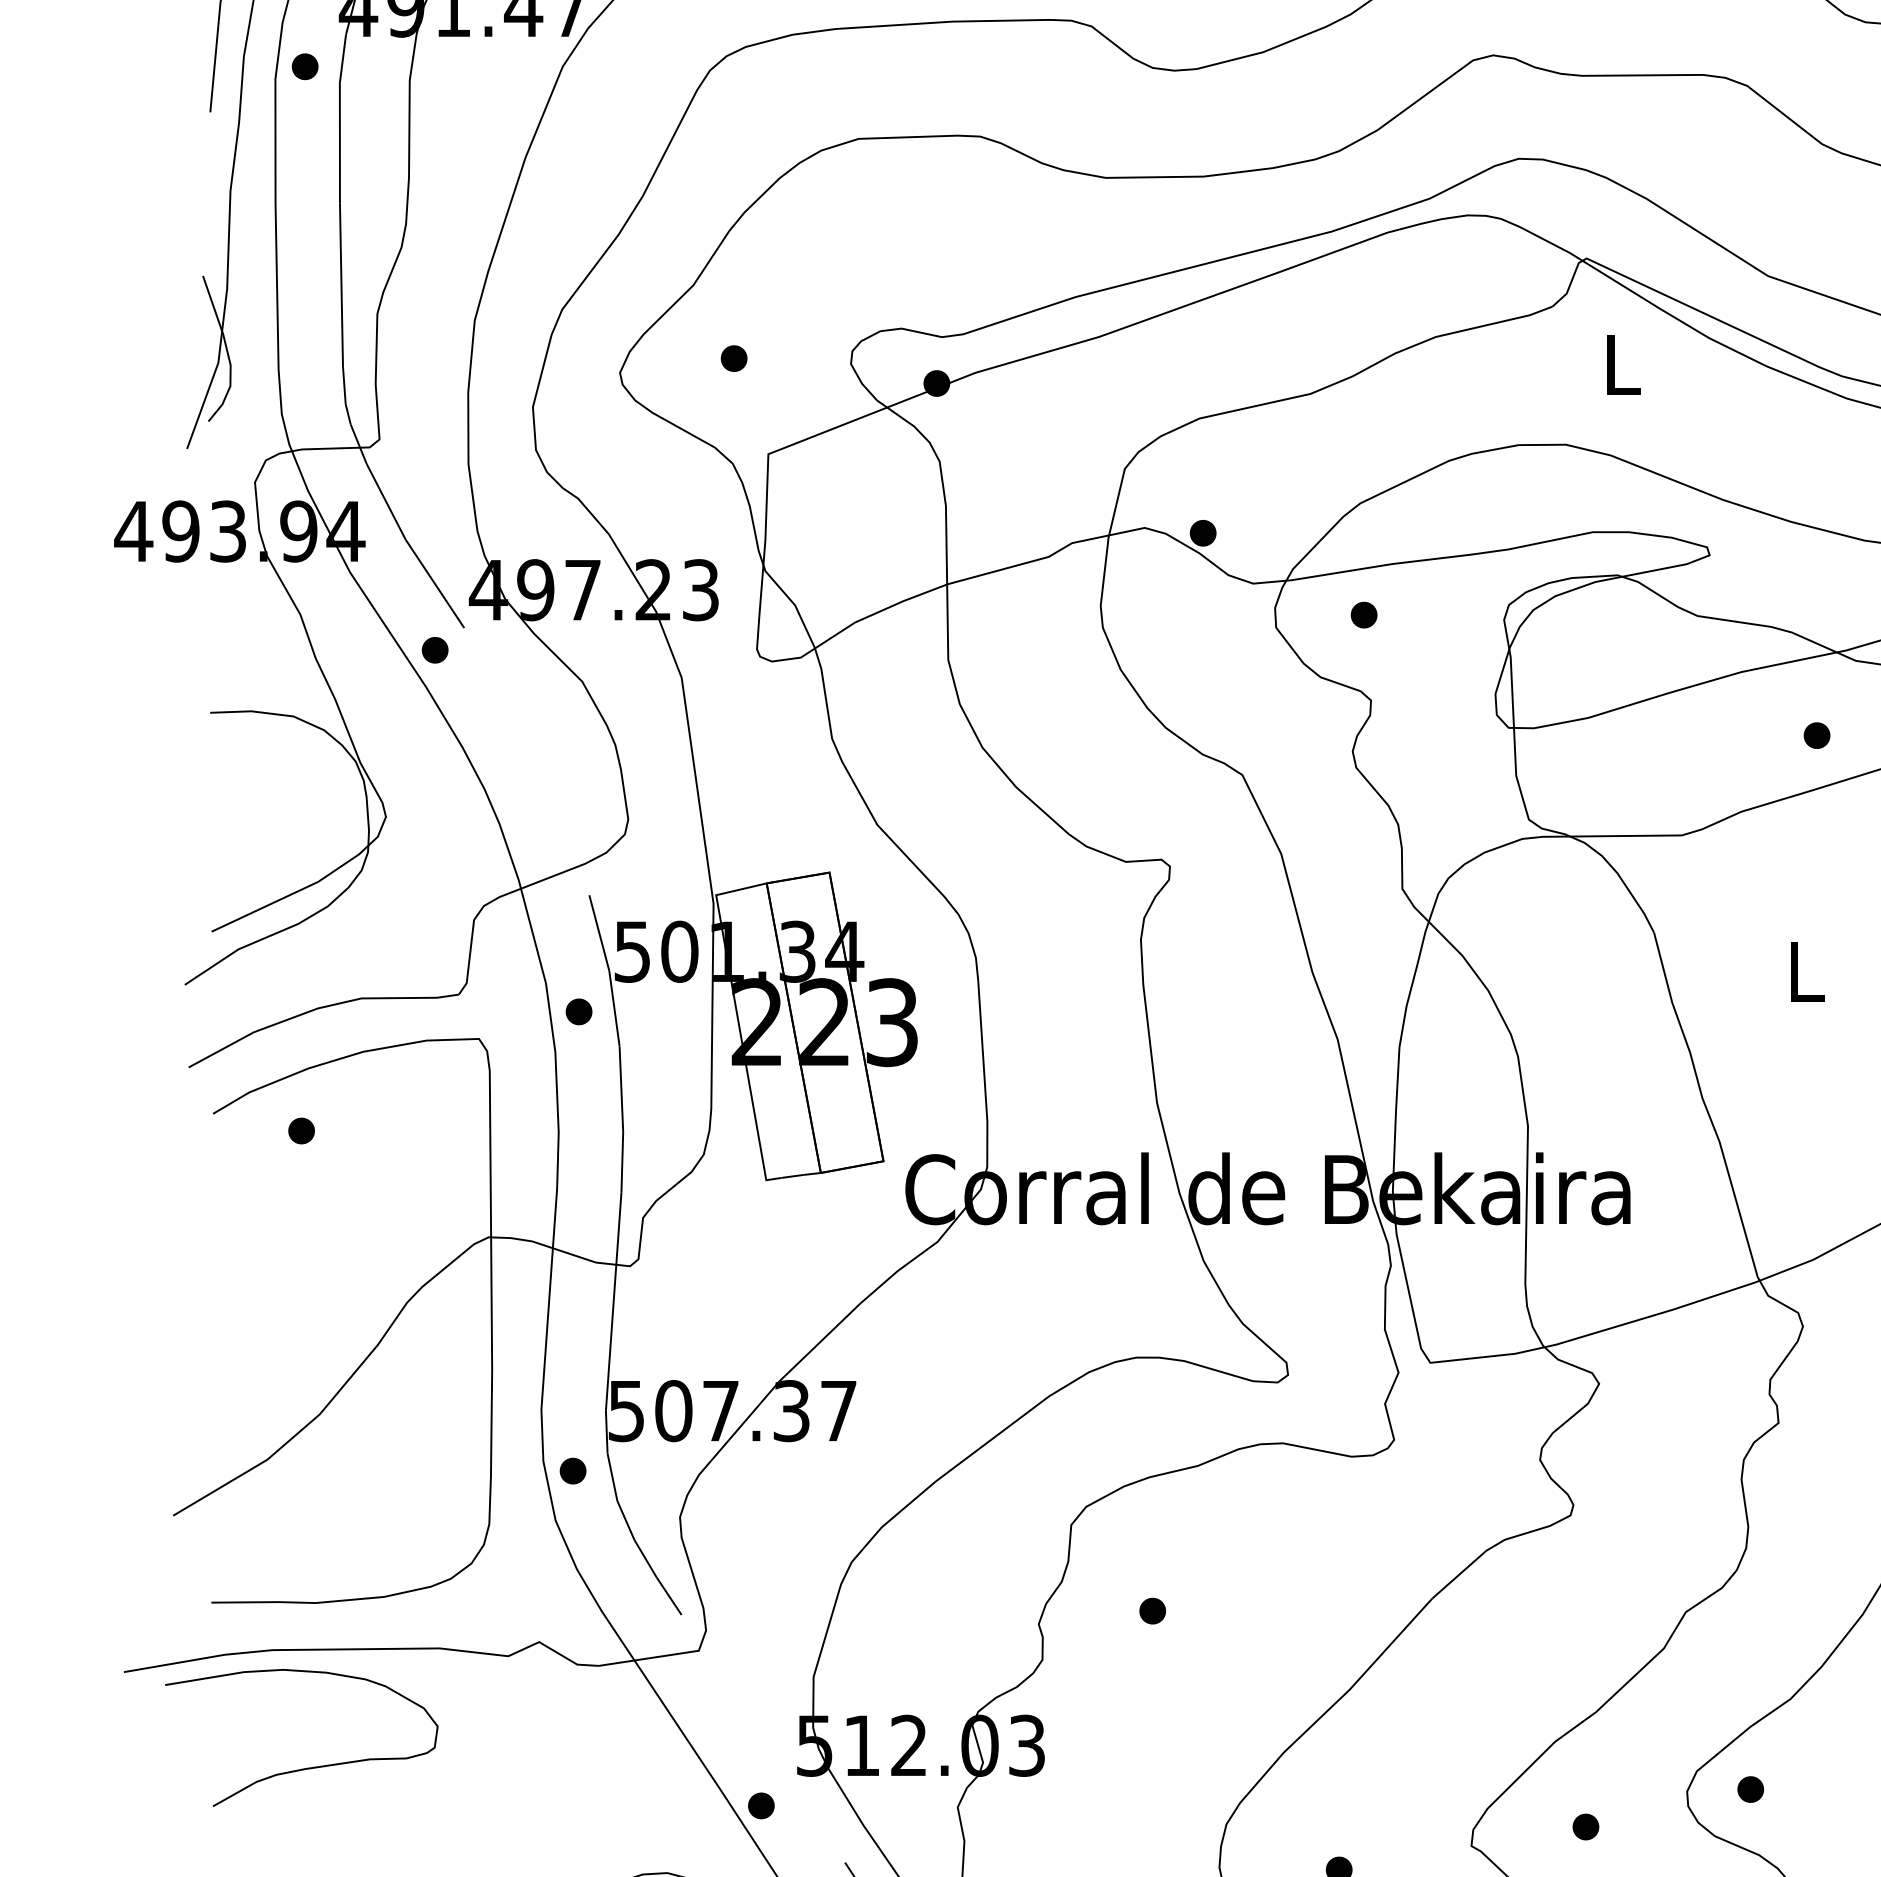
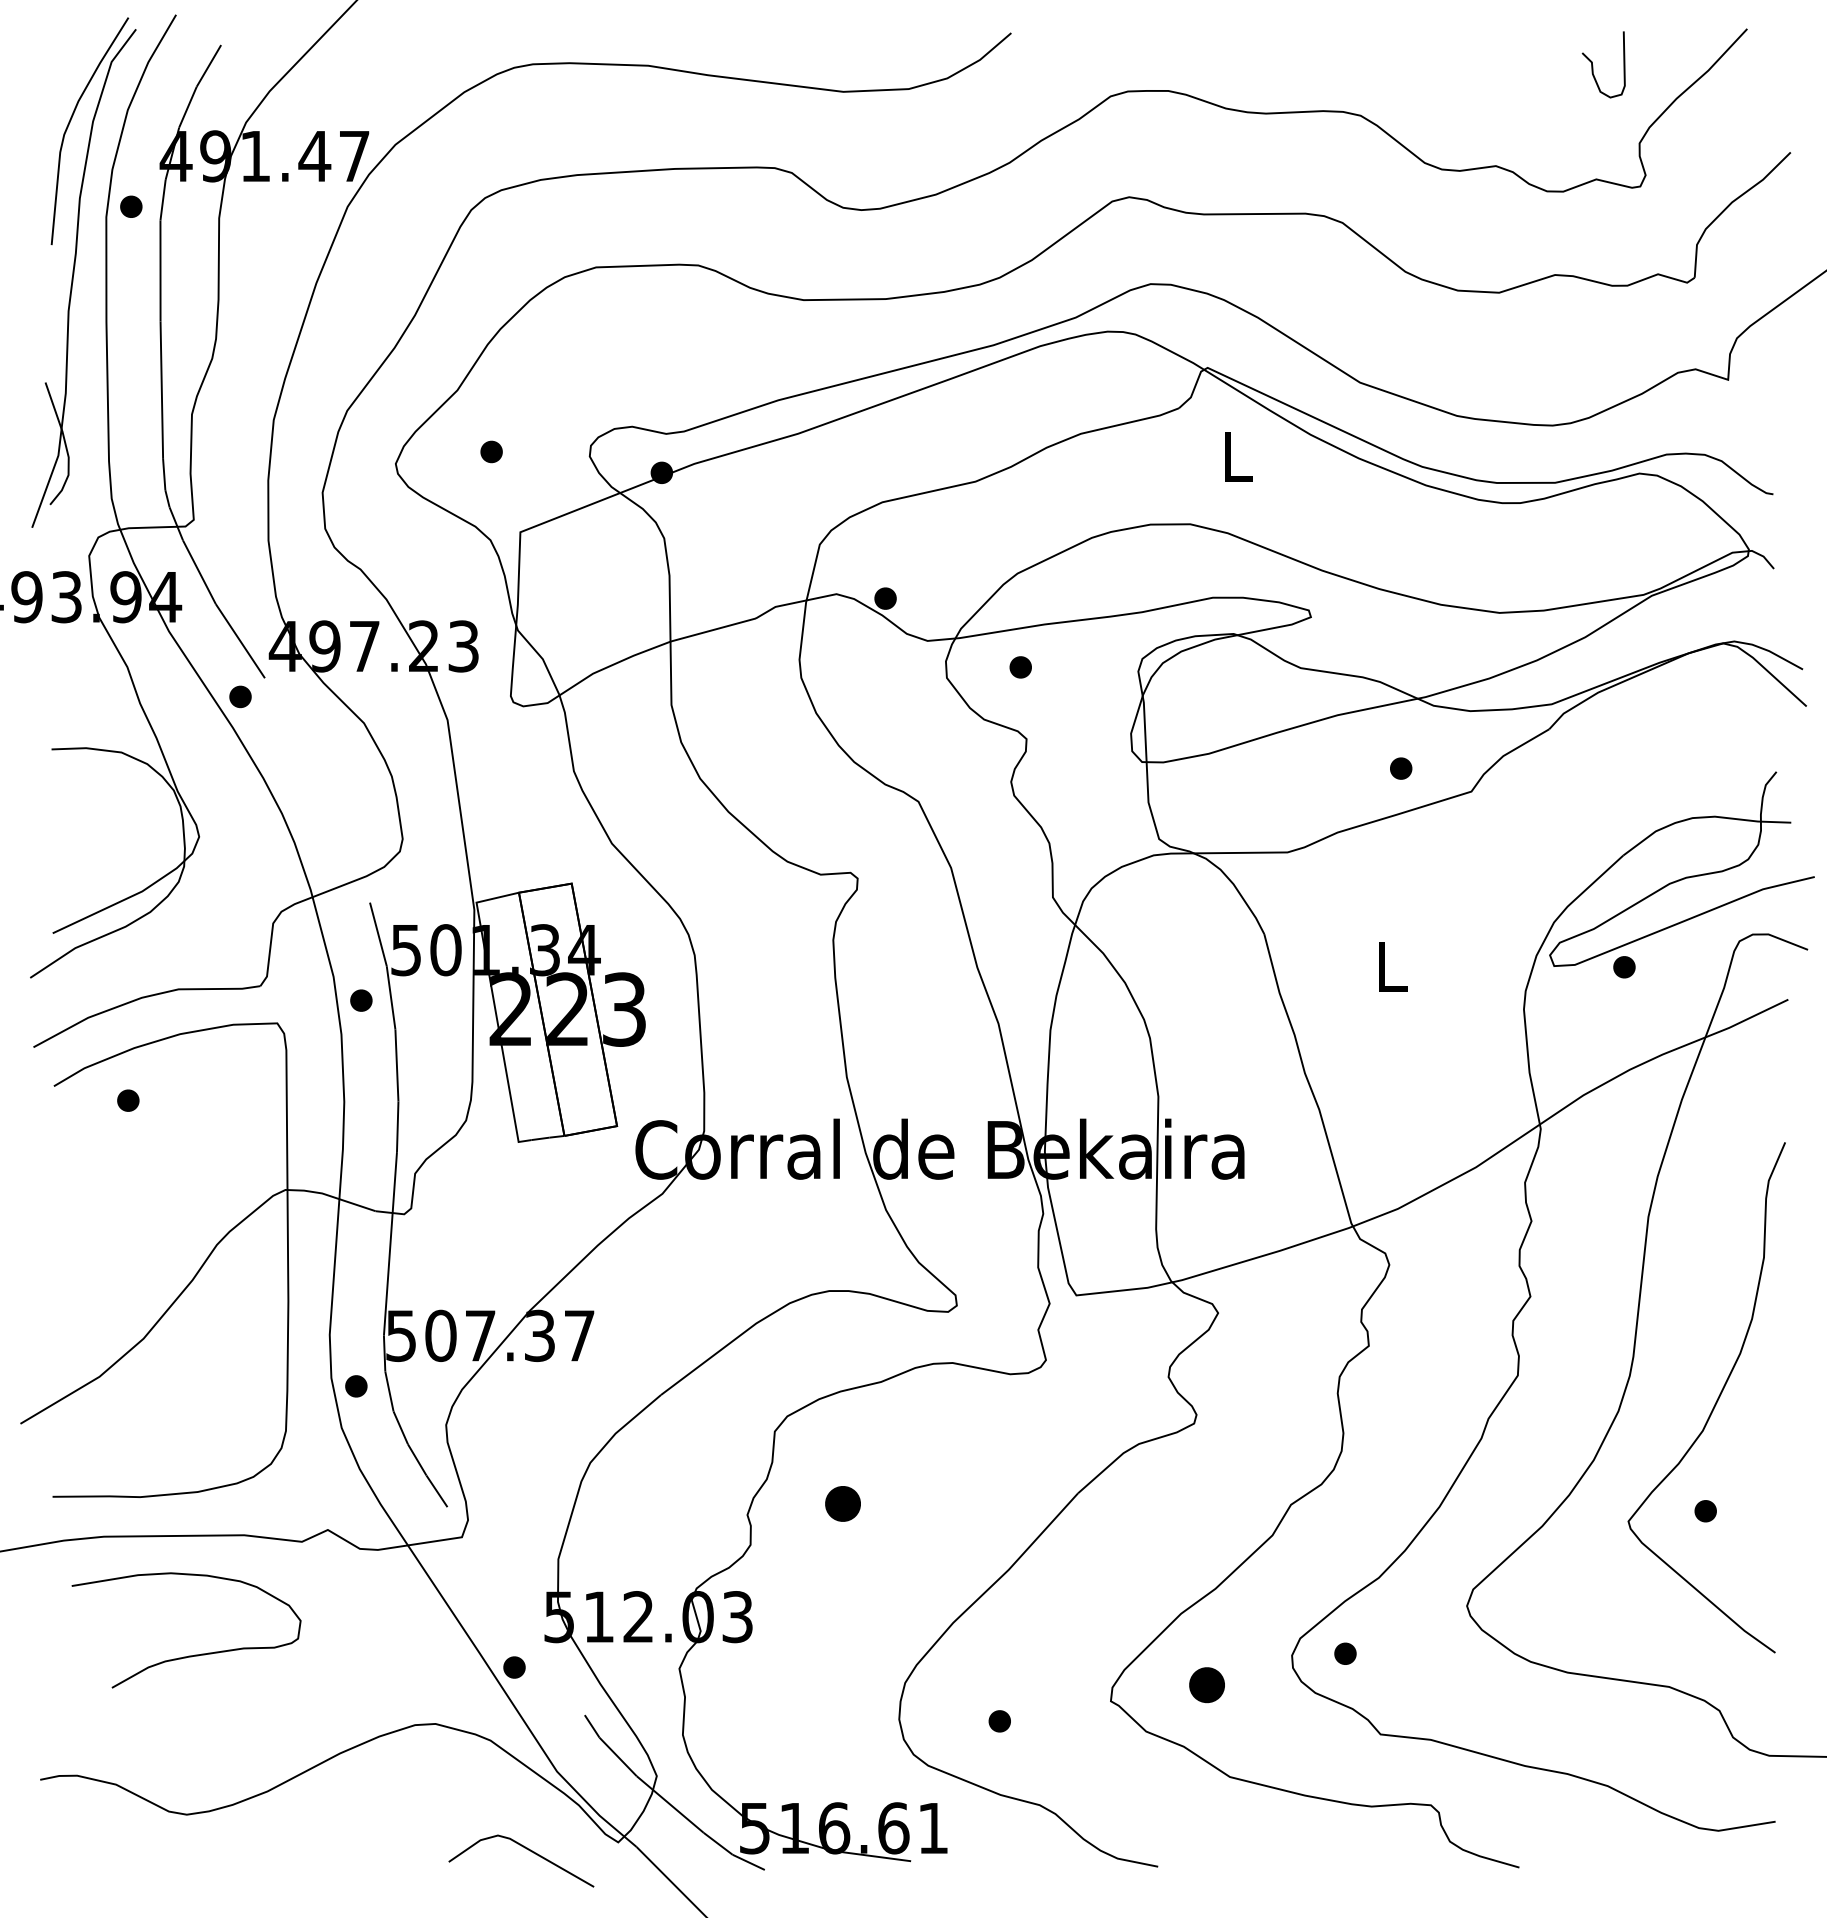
part: (1153, 1610) -> (843, 1503), size x1.6
curve: (304, 1767) -> (188, 1655), moved
part: (1585, 1827) -> (1206, 1685), size x1.6

